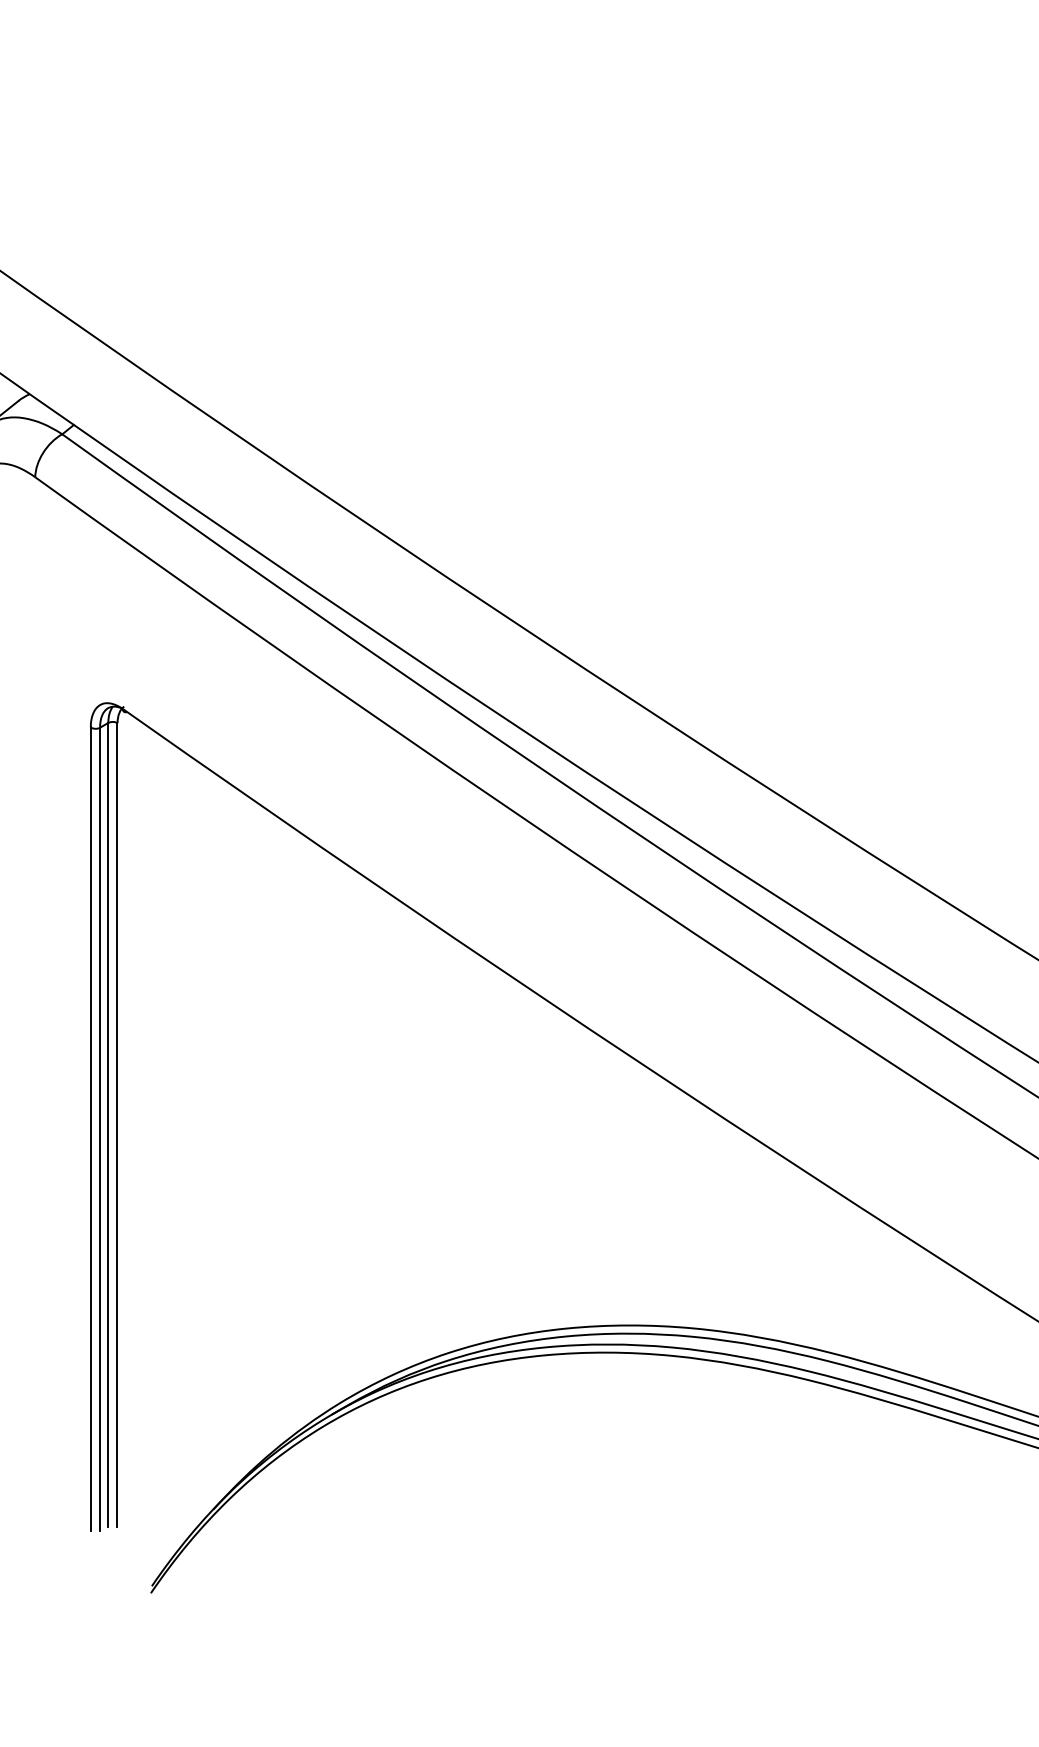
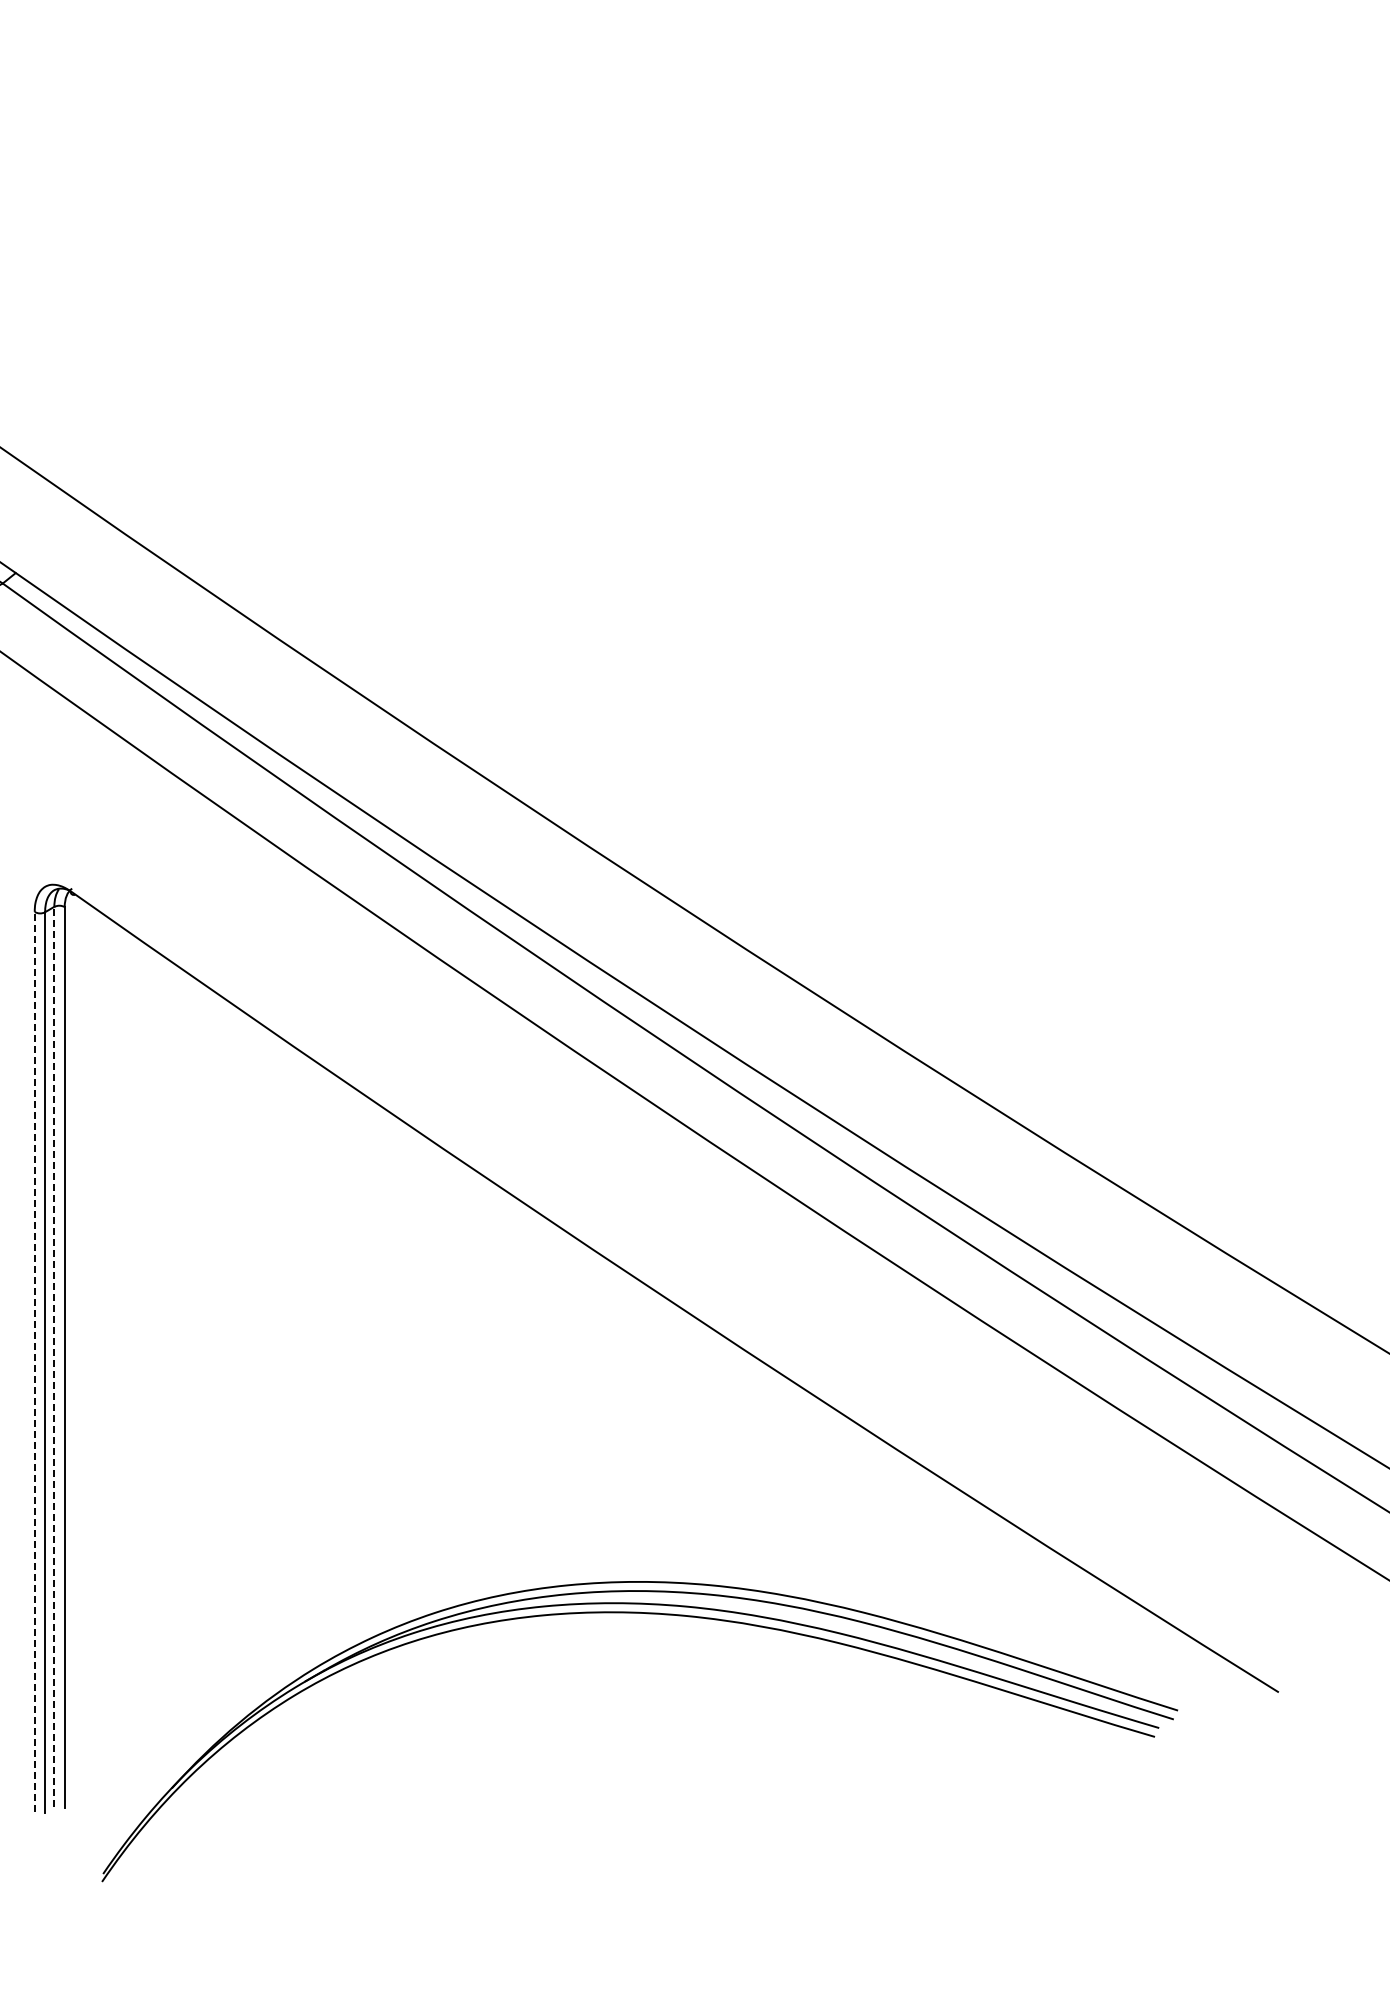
line: (108, 1124) -> (54, 1356), solid -> dashed
line: (90, 1128) -> (34, 1361), solid -> dashed

